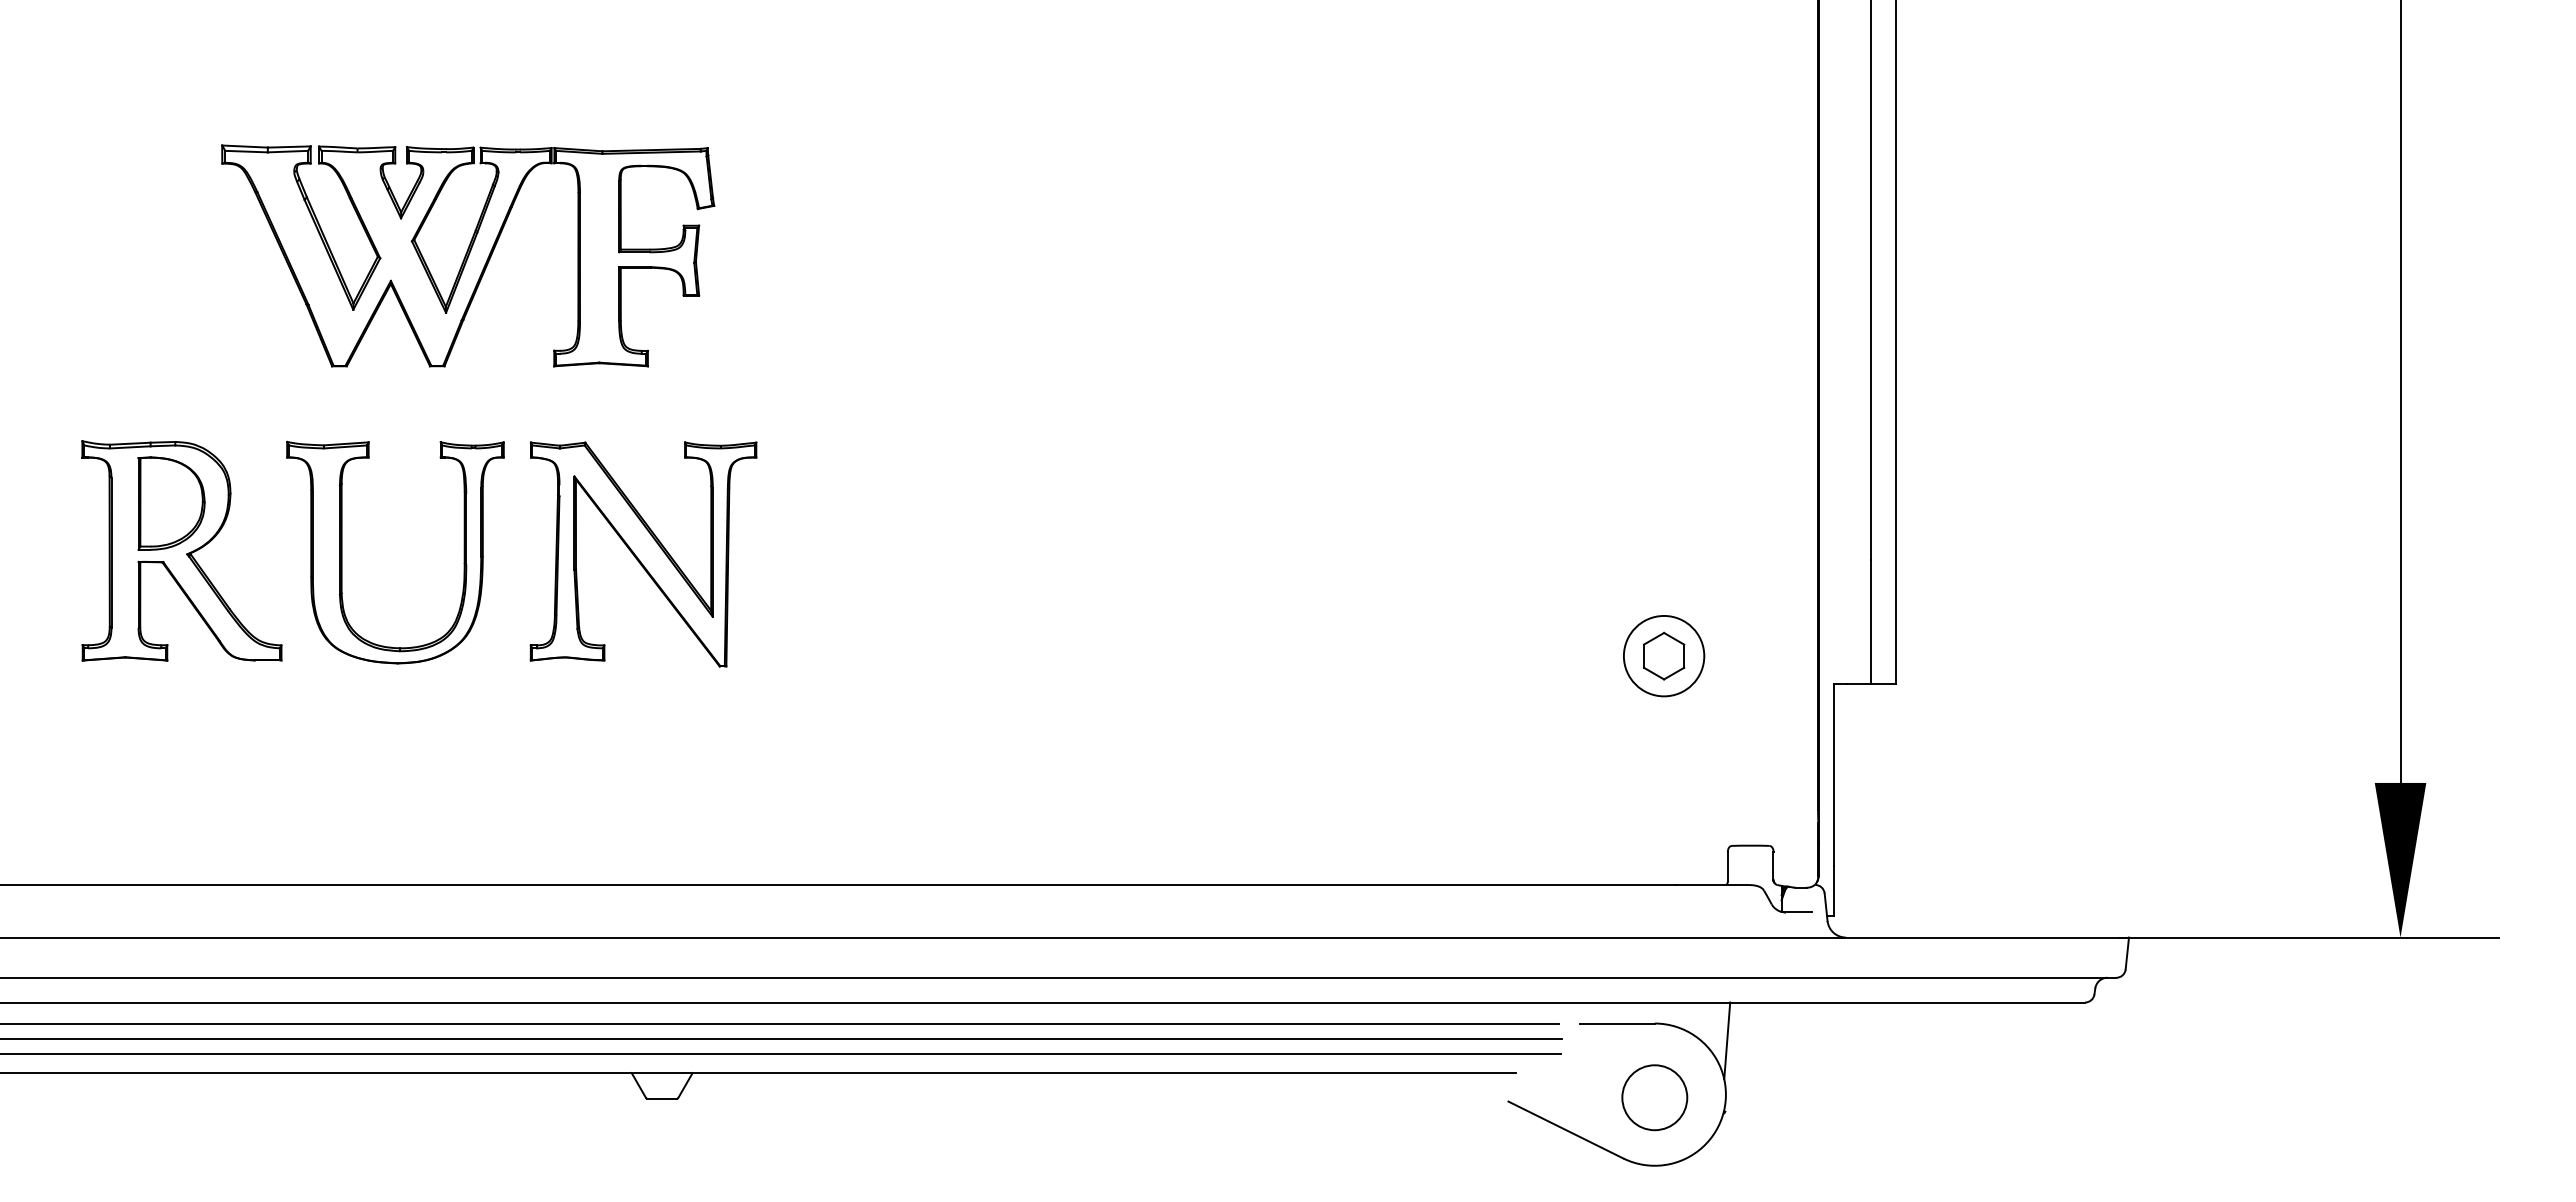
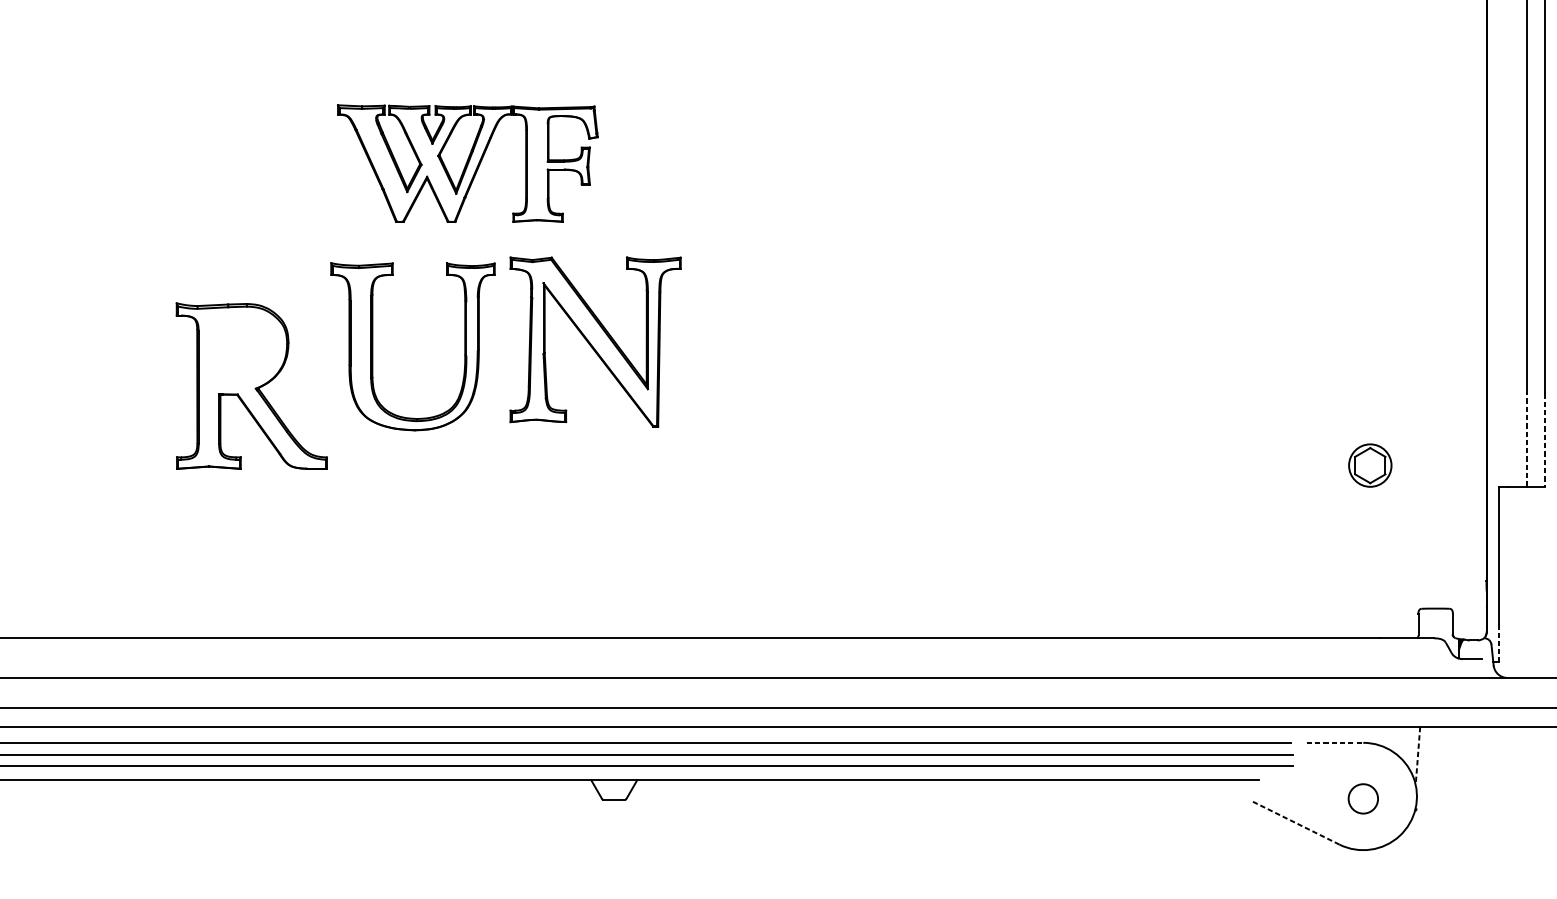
part: (468, 255) -> (468, 163), size x0.7
part: (171, 503) -> (243, 350), removed
part: (342, 552) -> (373, 346), moved
part: (643, 554) -> (595, 342), moved
line: (1871, 622) -> (1526, 440), solid -> dashed
line: (1896, 622) -> (1545, 440), solid -> dashed
circle: (1663, 655) -> (1369, 465), size x0.7
line: (1834, 891) -> (1498, 643), solid -> dashed
line: (1617, 1023) -> (1335, 742), solid -> dashed
line: (1727, 1041) -> (1418, 756), solid -> dashed
circle: (1654, 1097) -> (1363, 798), size x0.6
line: (1565, 1129) -> (1295, 822), solid -> dashed

